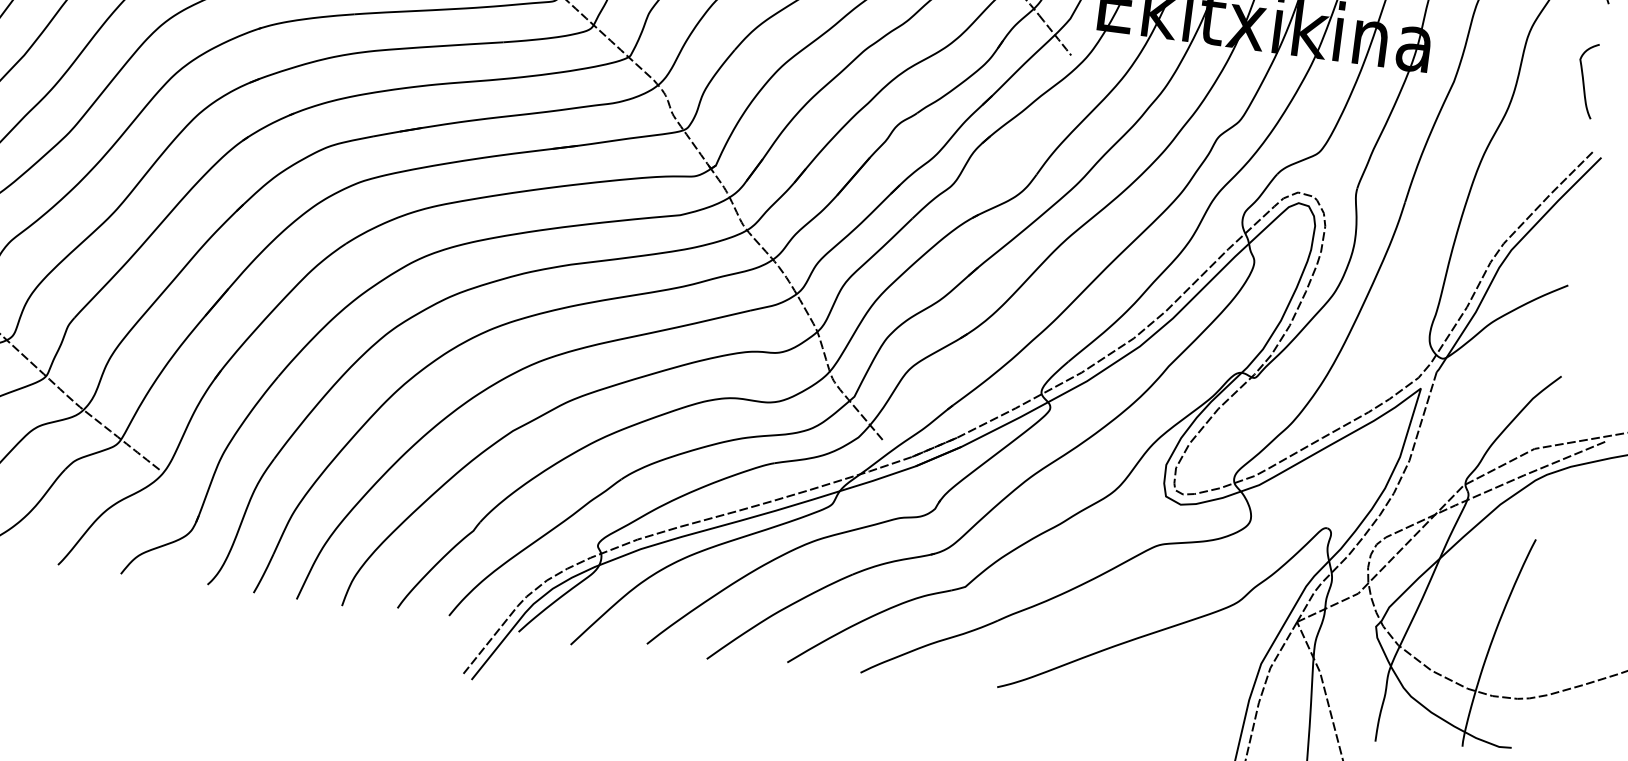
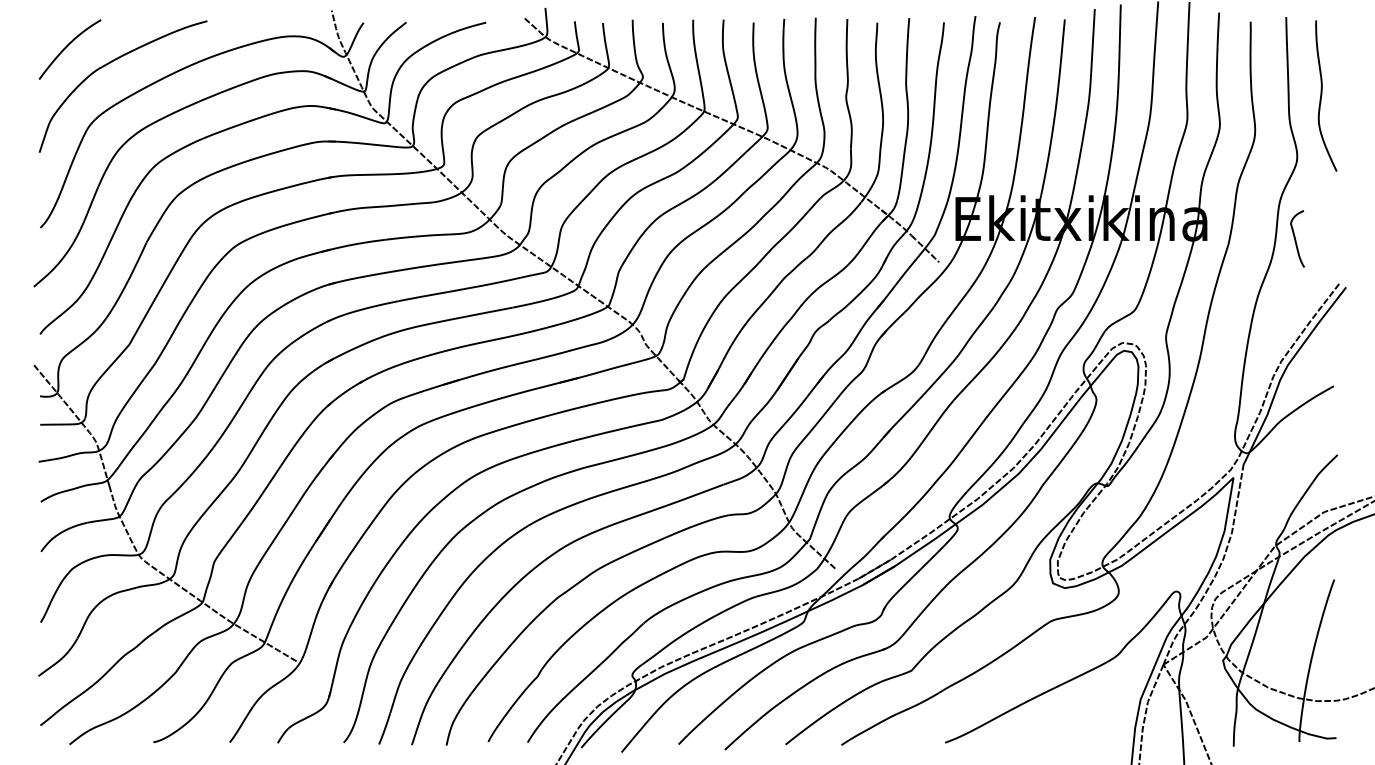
curve: (1585, 81) -> (1296, 239), moved

